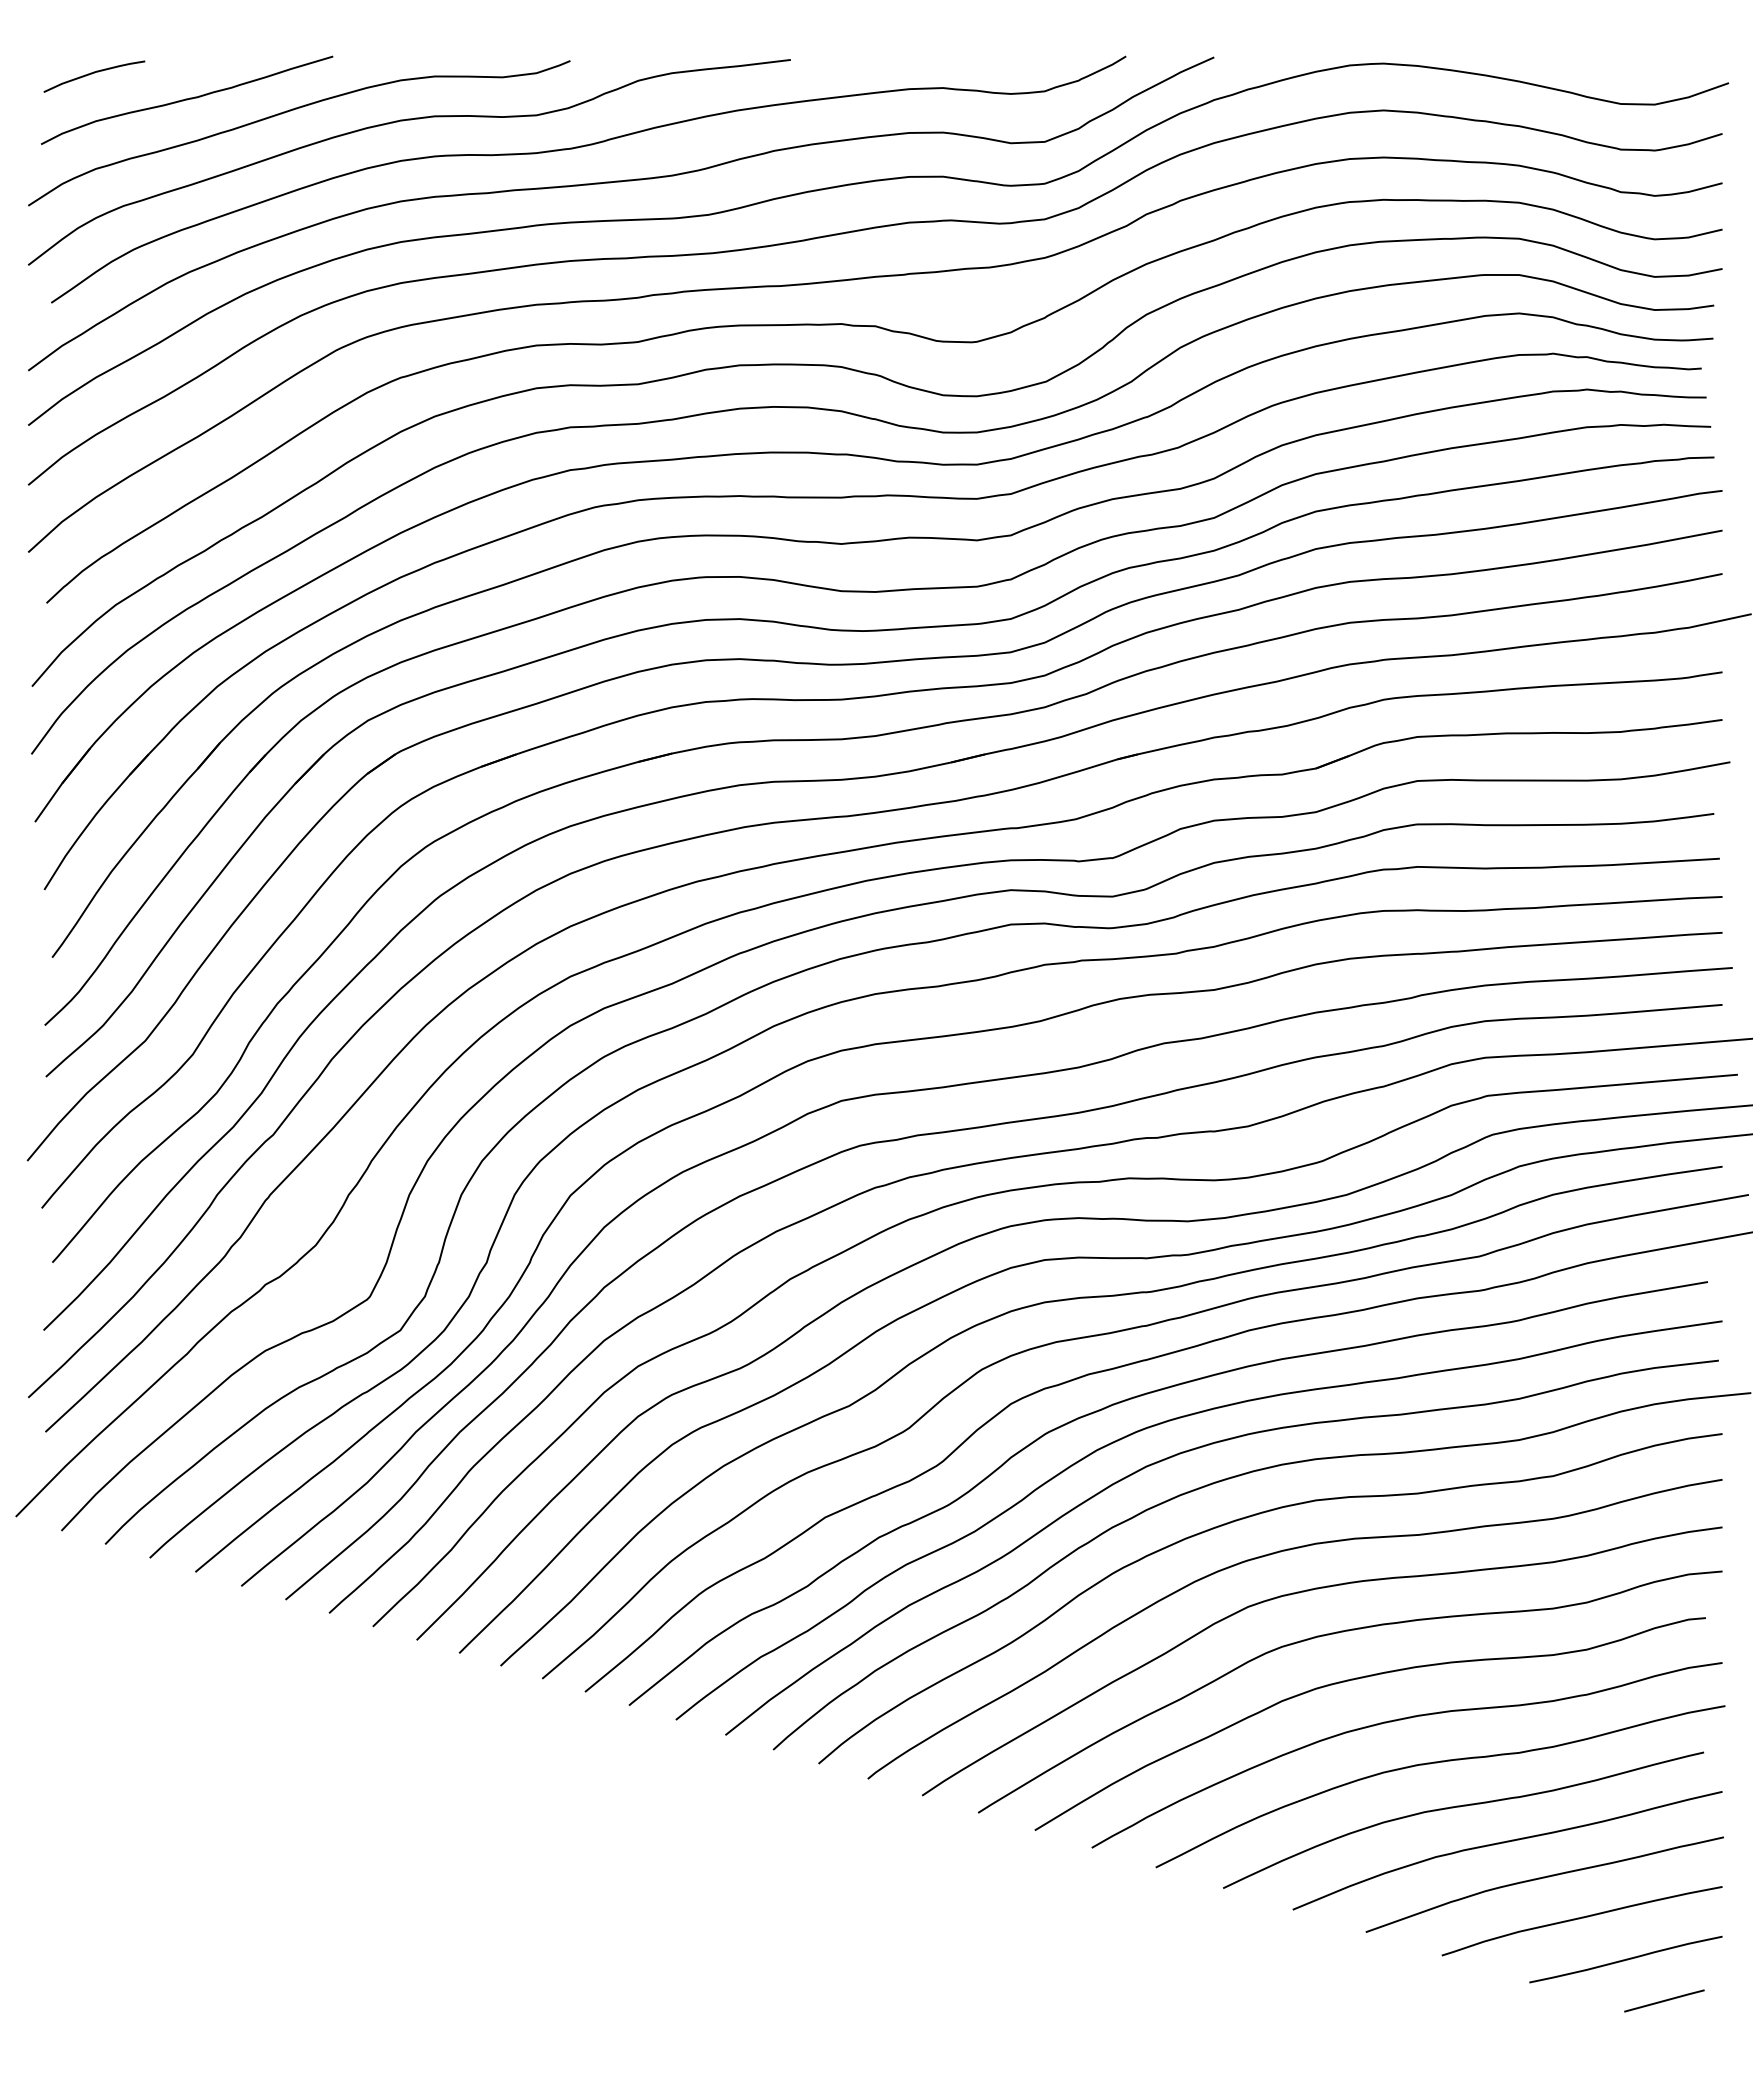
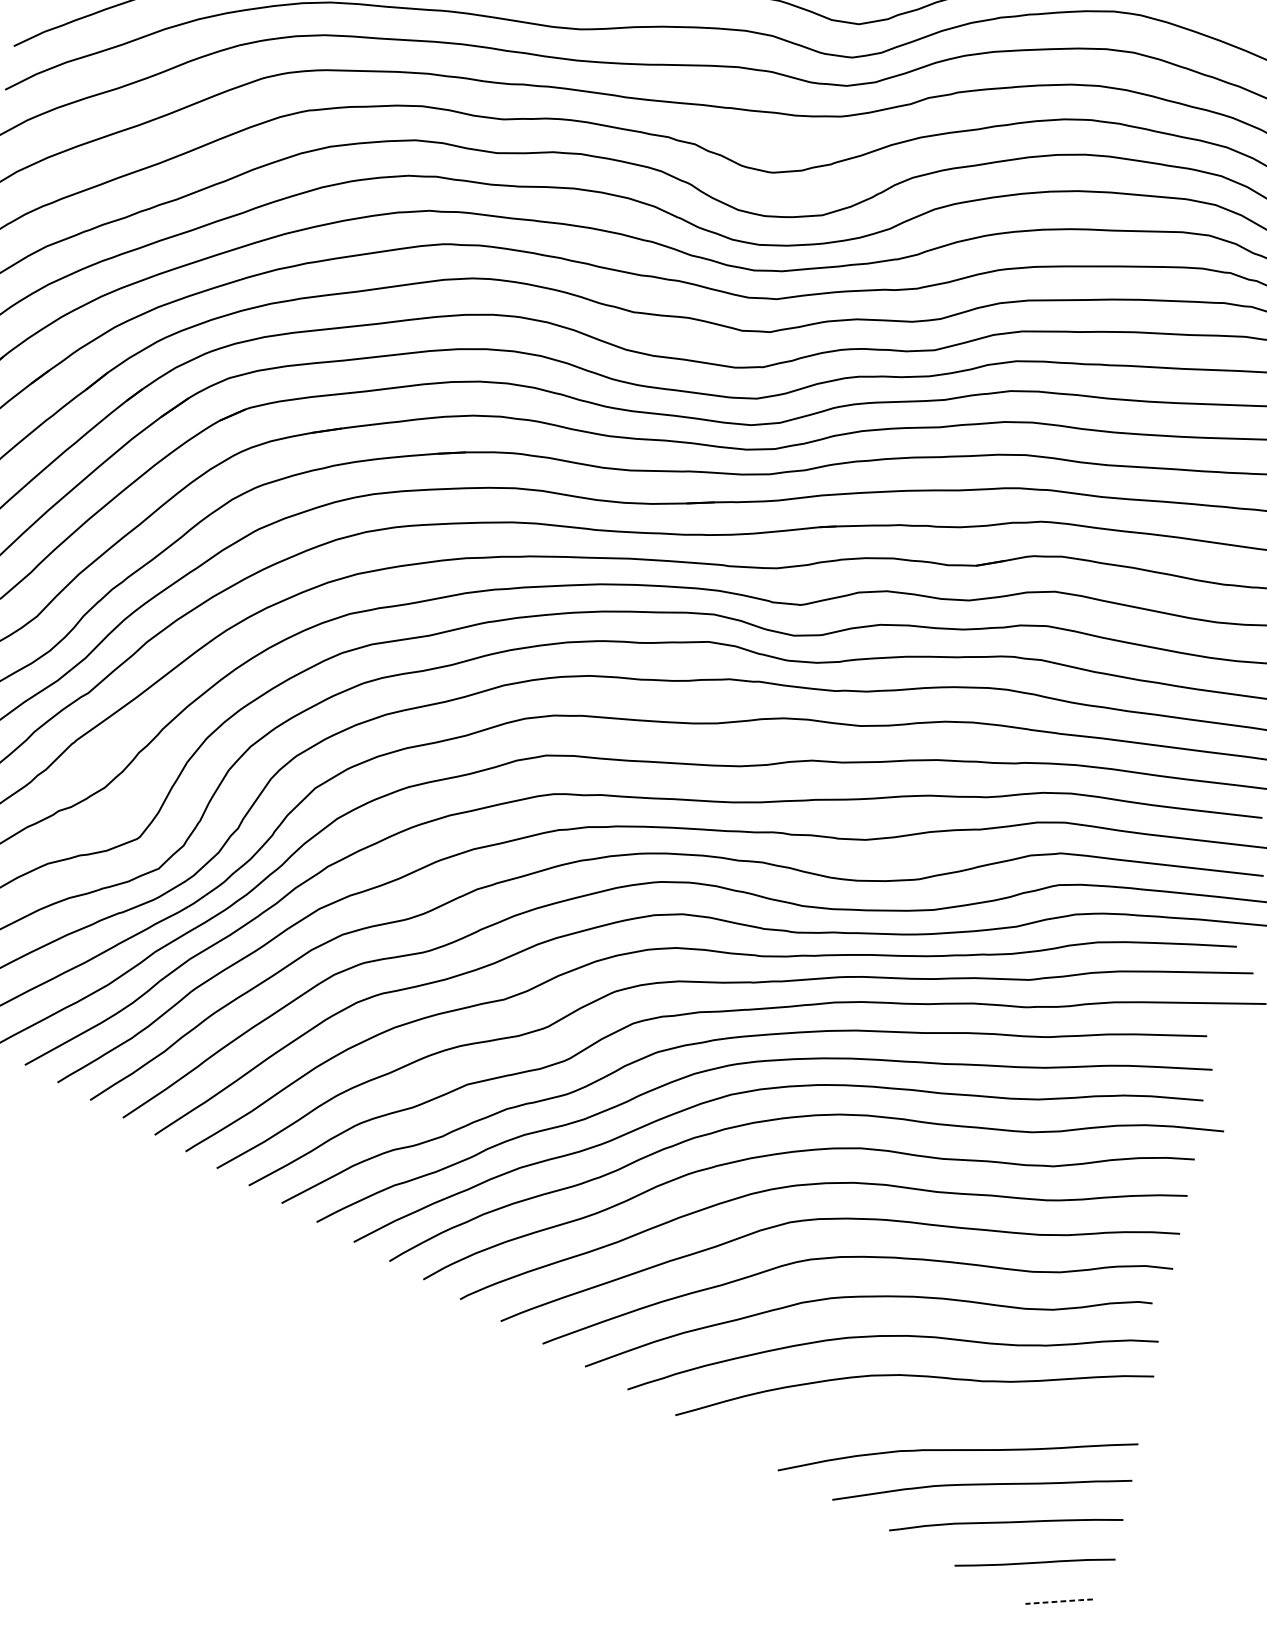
curve: (1460, 1807) -> (927, 1415), removed
line: (1664, 2000) -> (1059, 1601), solid -> dashed

